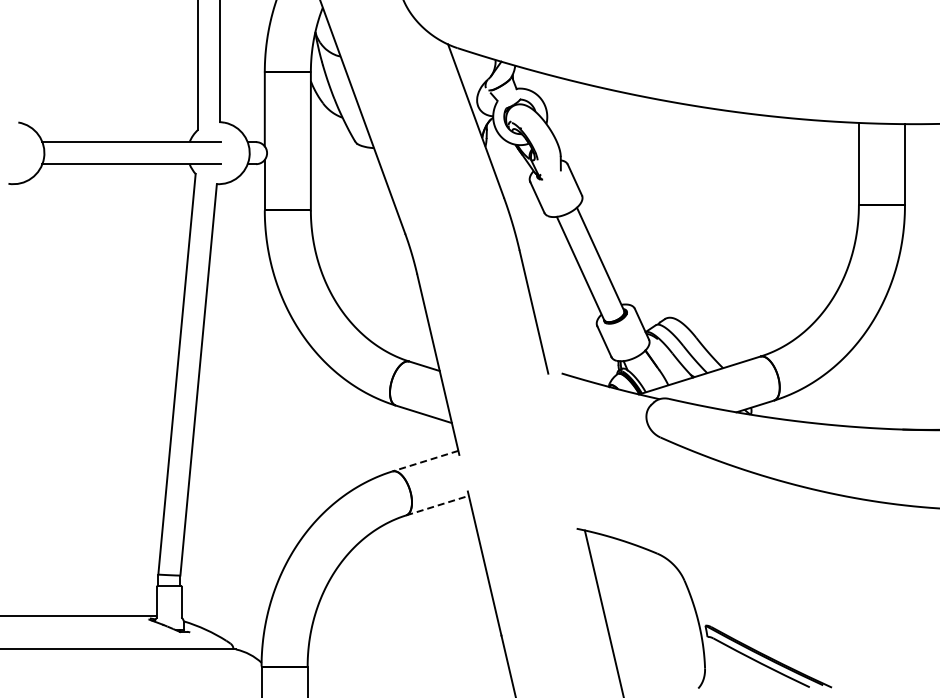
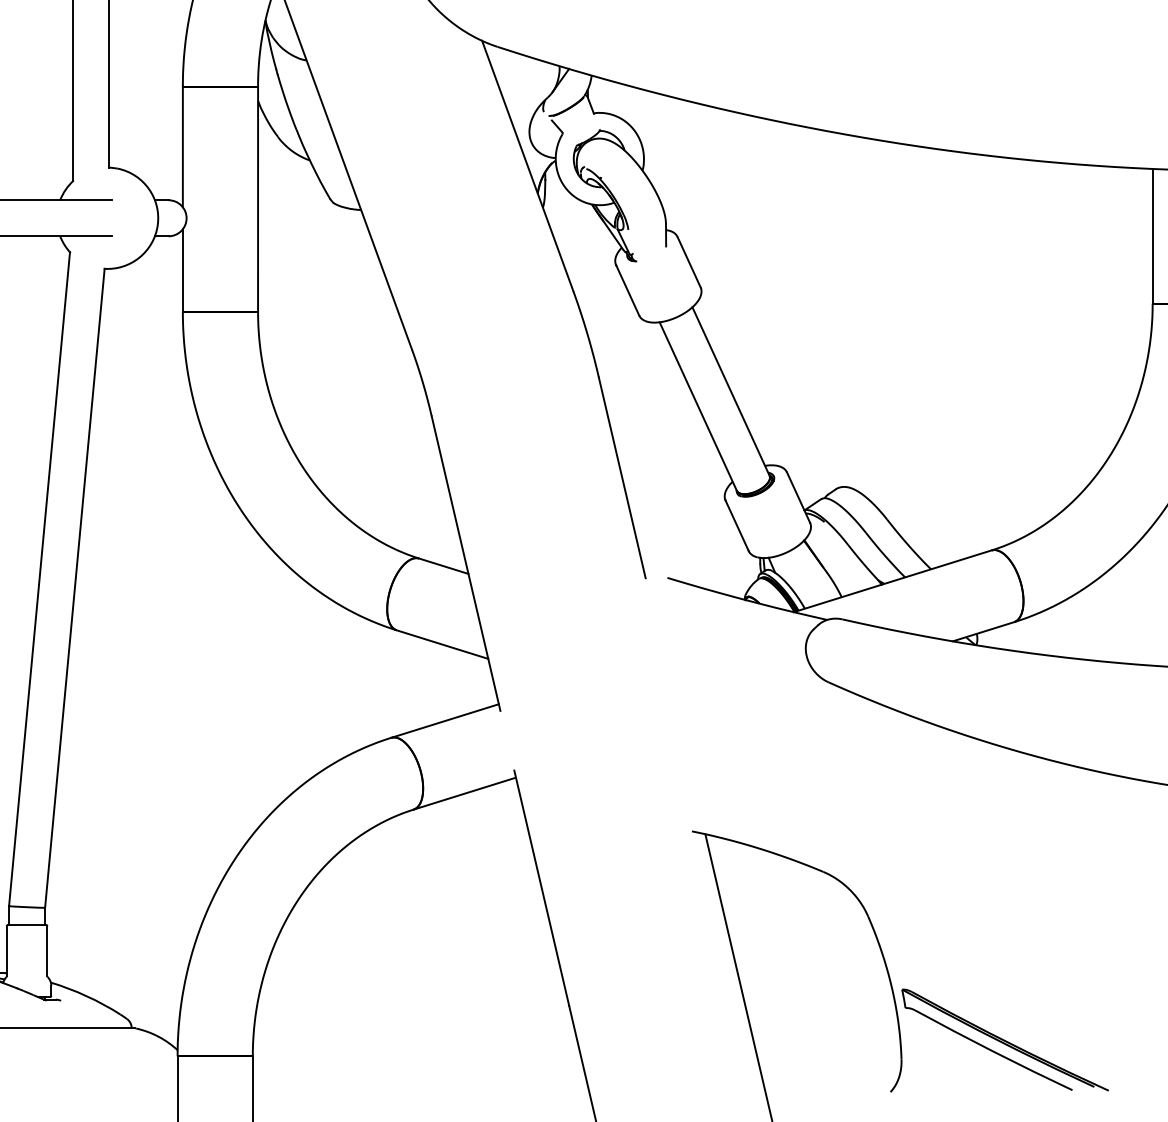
line: (424, 461) -> (443, 721), dashed -> solid
line: (437, 505) -> (464, 793), dashed -> solid

